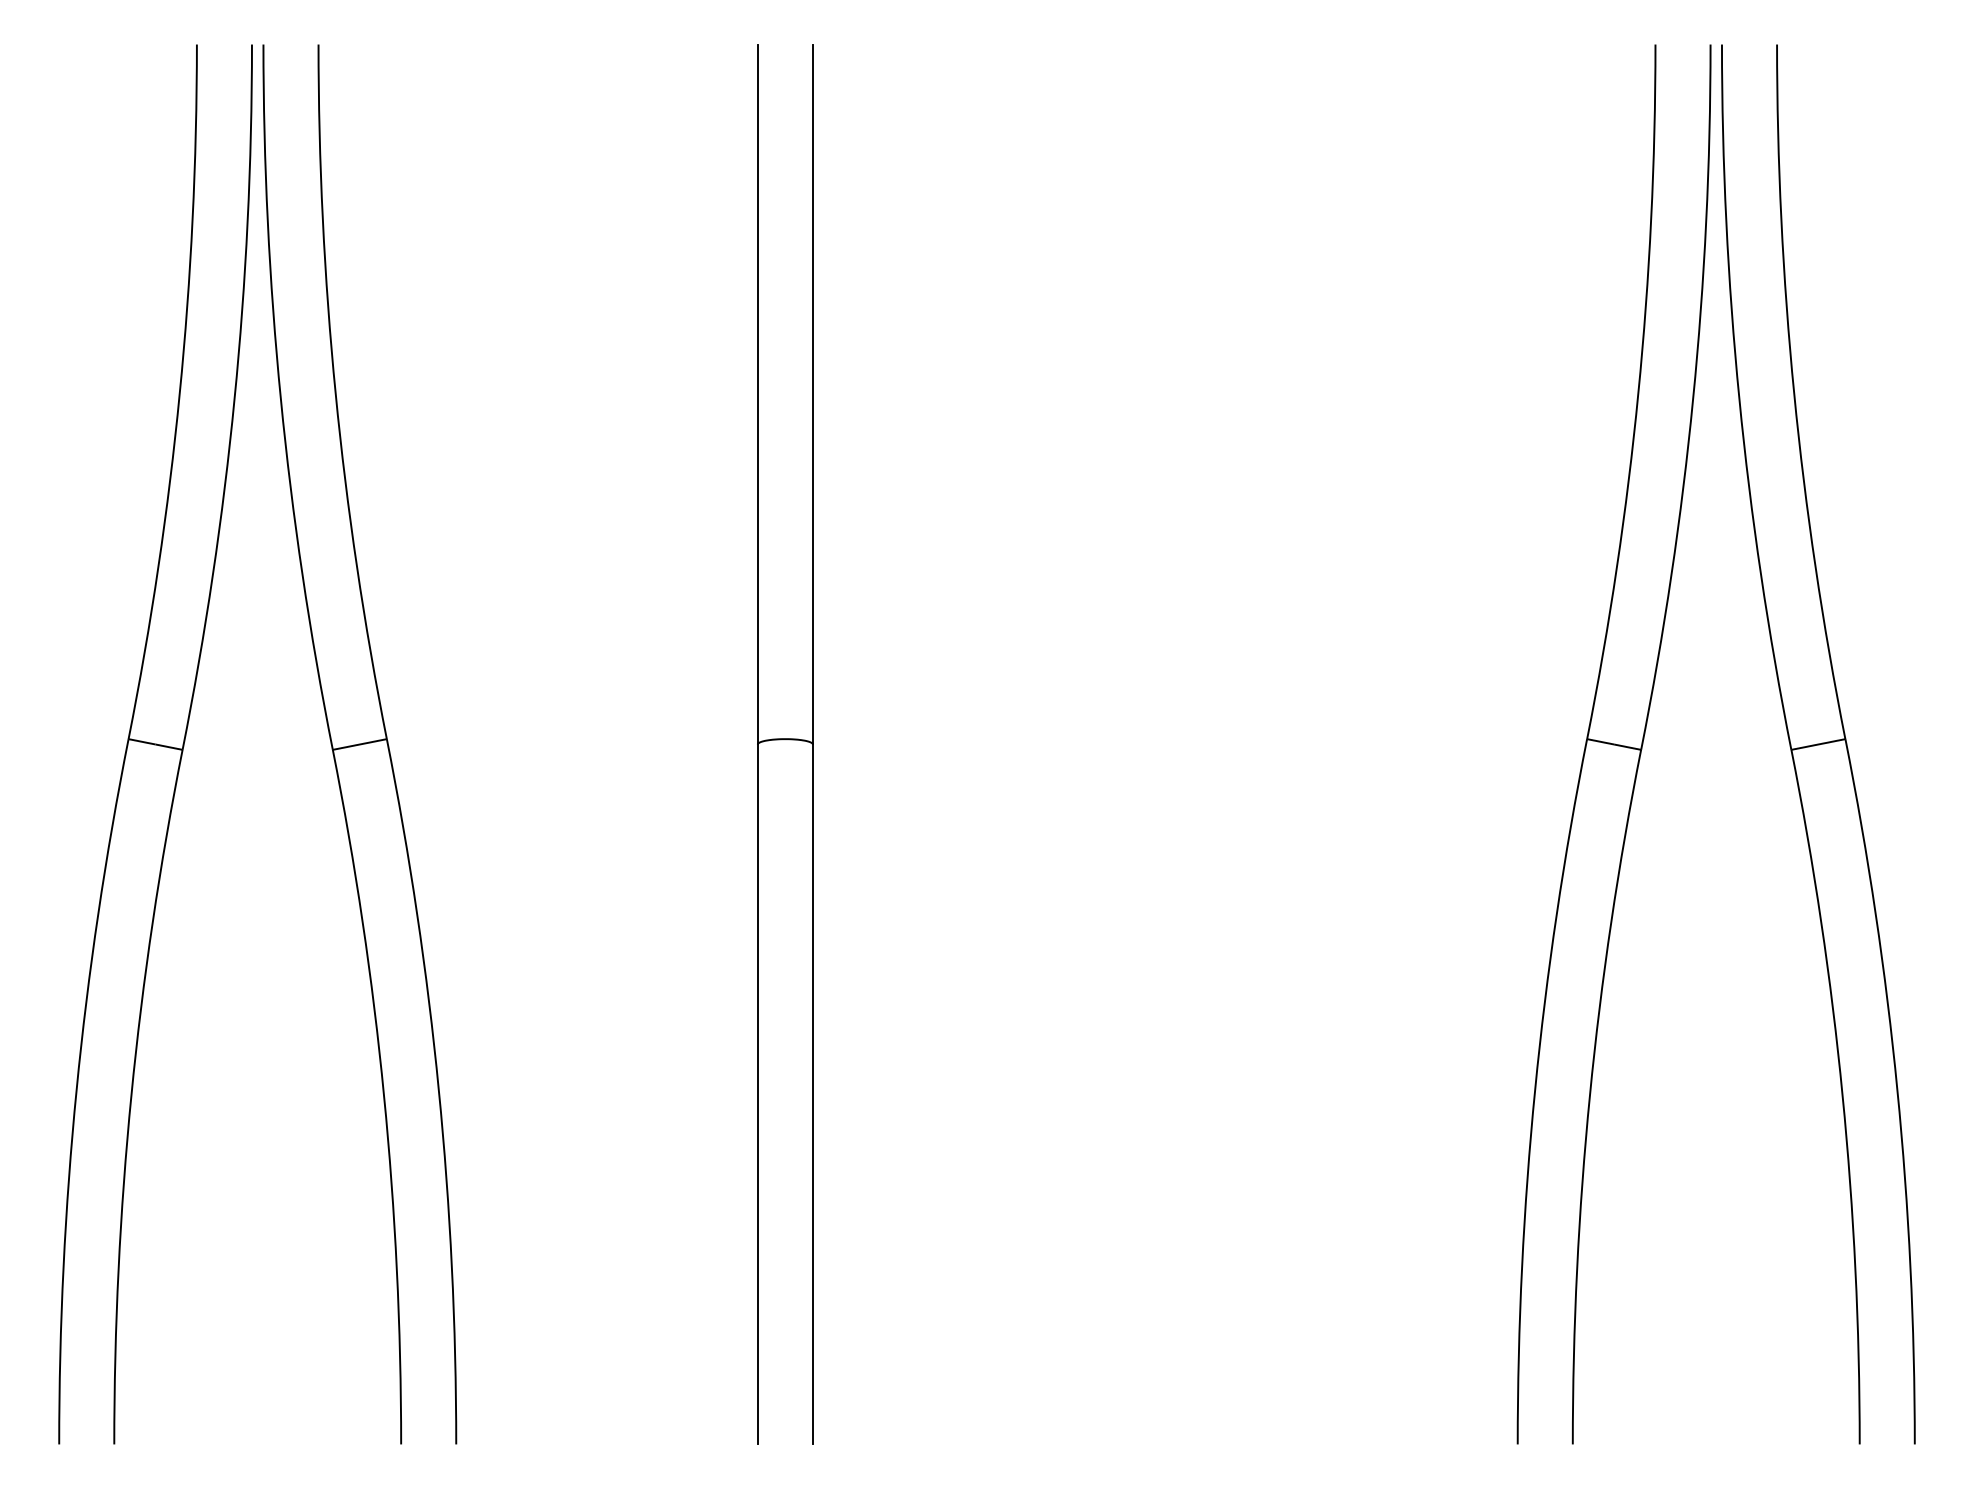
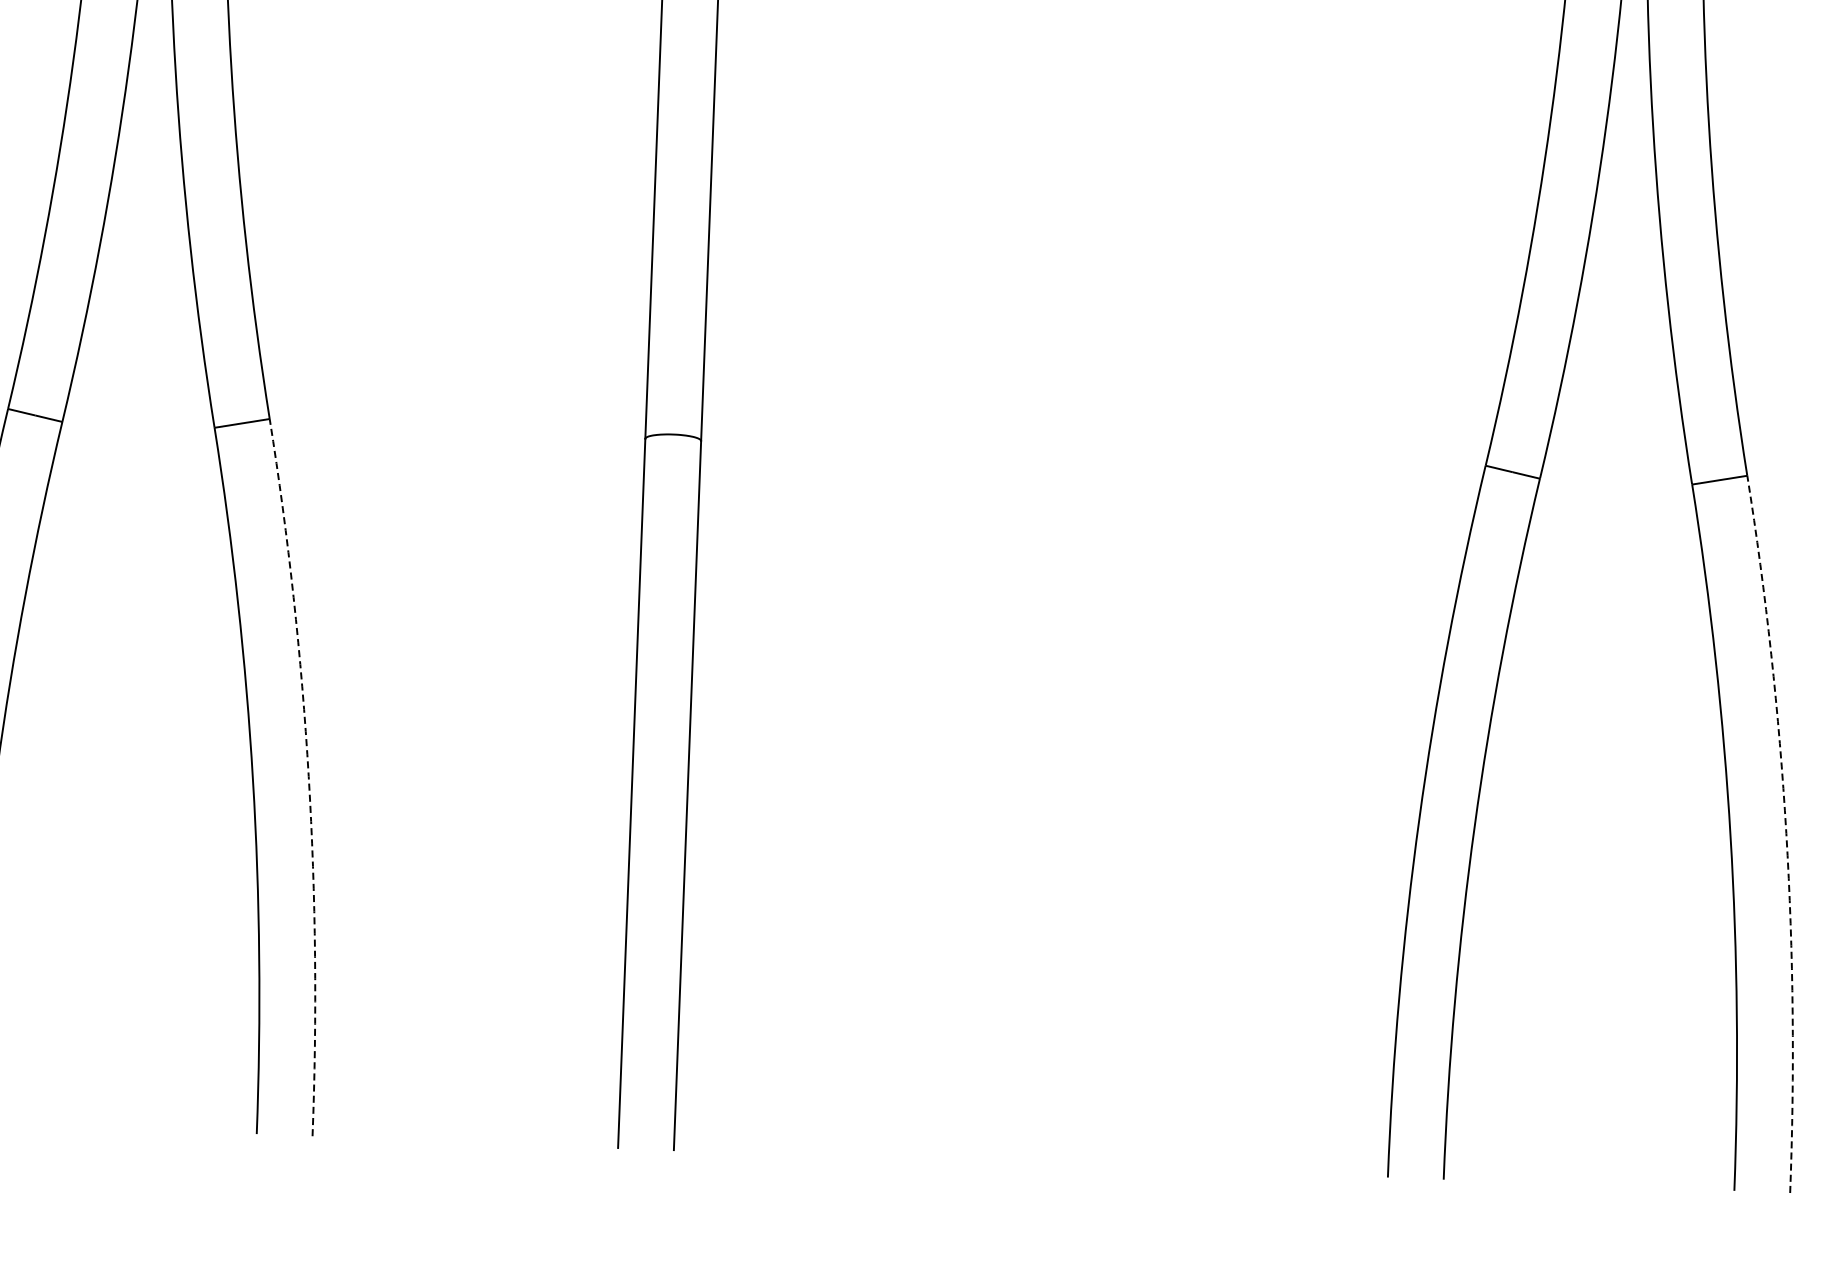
arc: (438, 1090) -> (308, 776), solid -> dashed
arc: (1897, 1090) -> (1786, 833), solid -> dashed

